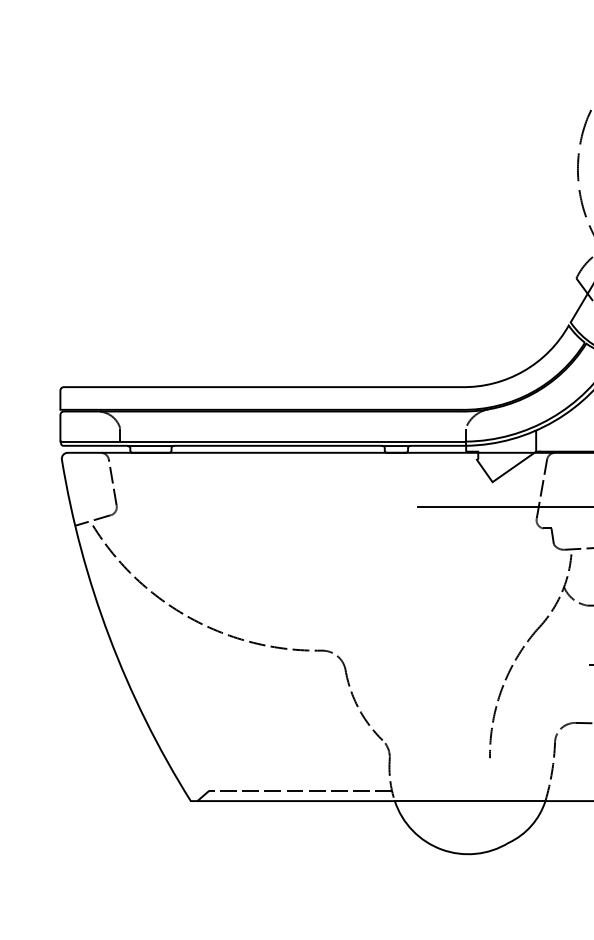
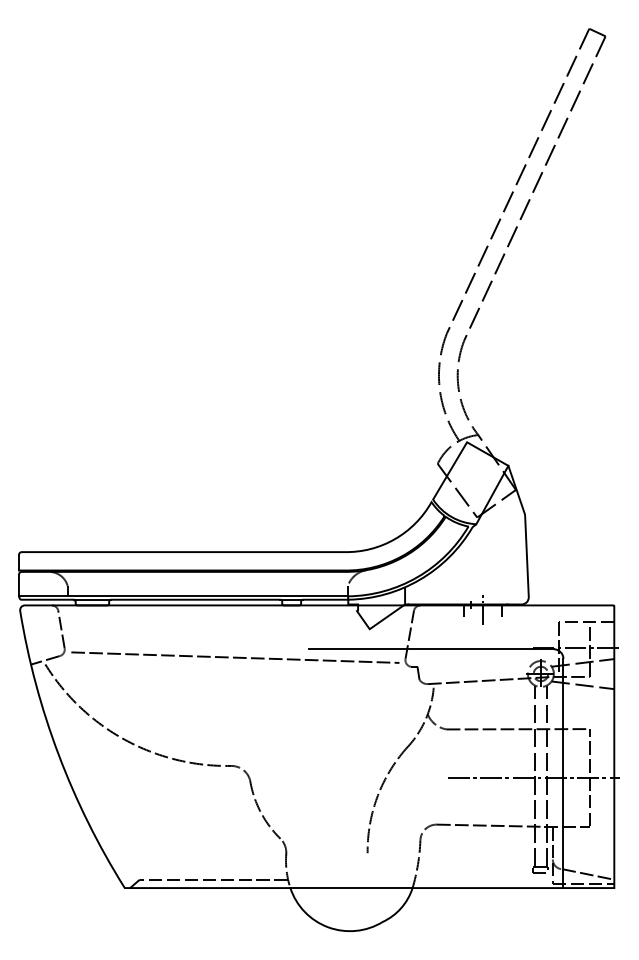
line: (327, 516) -> (235, 657), added

